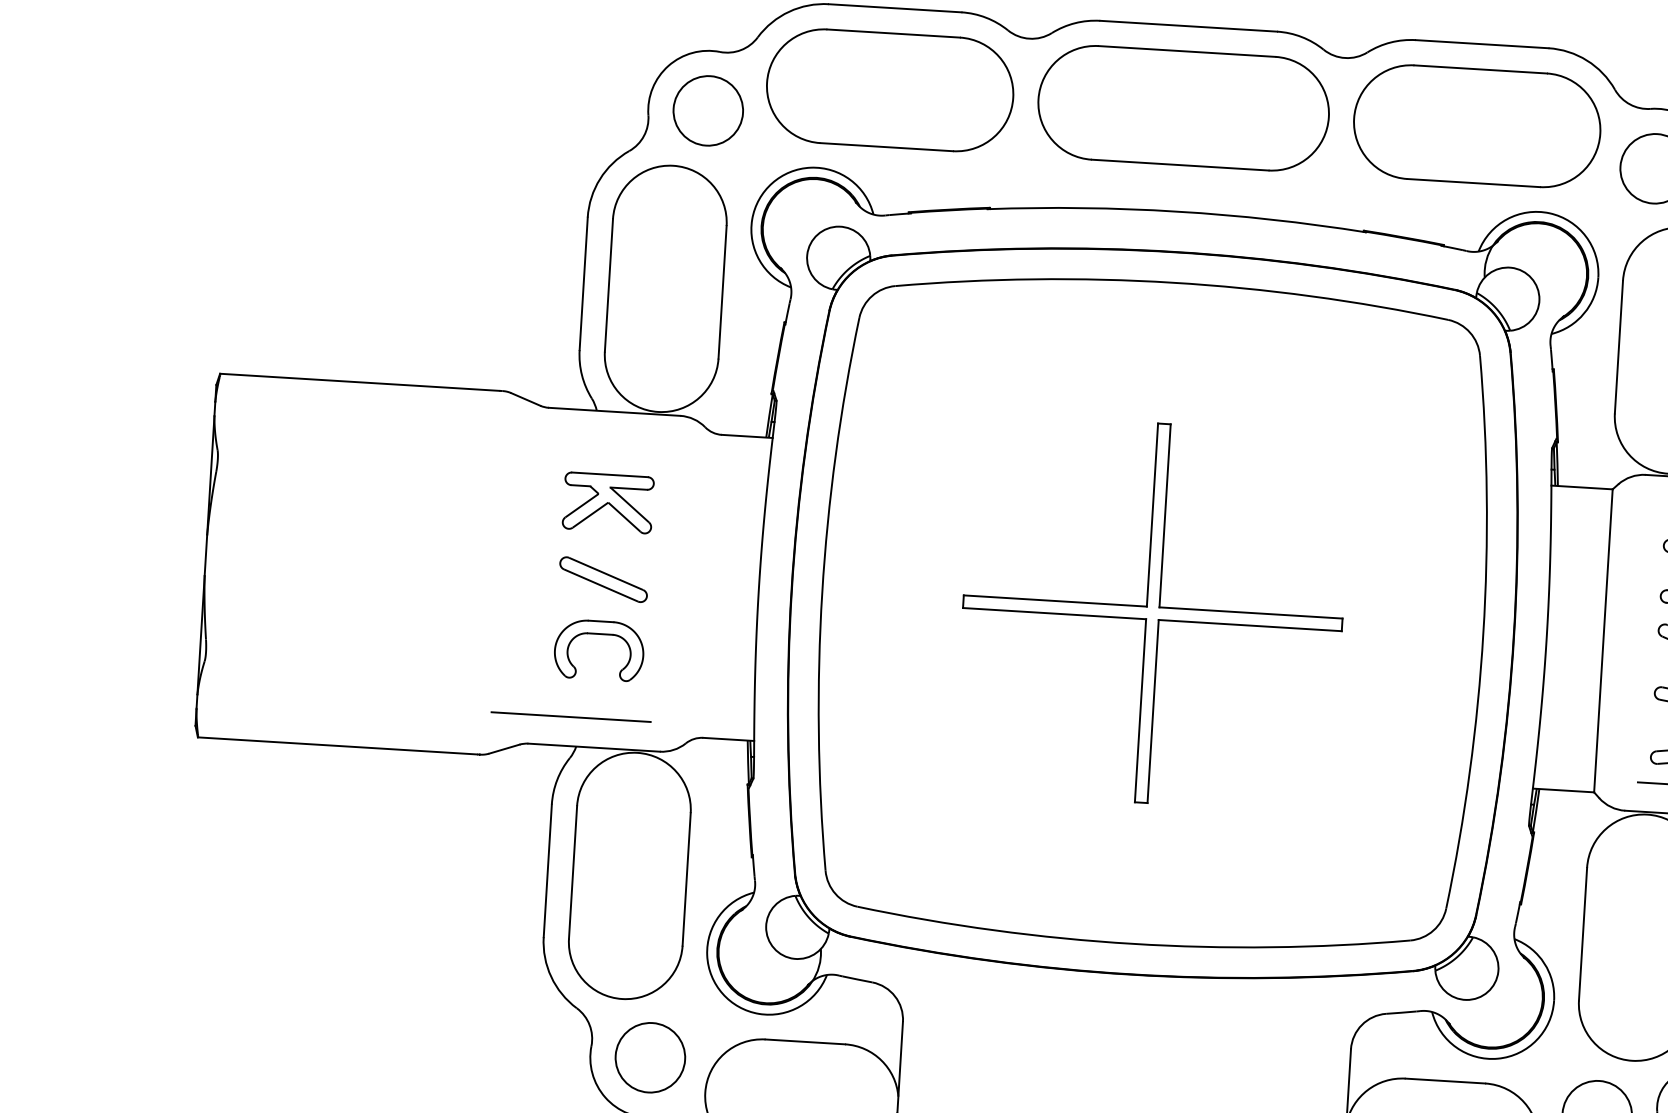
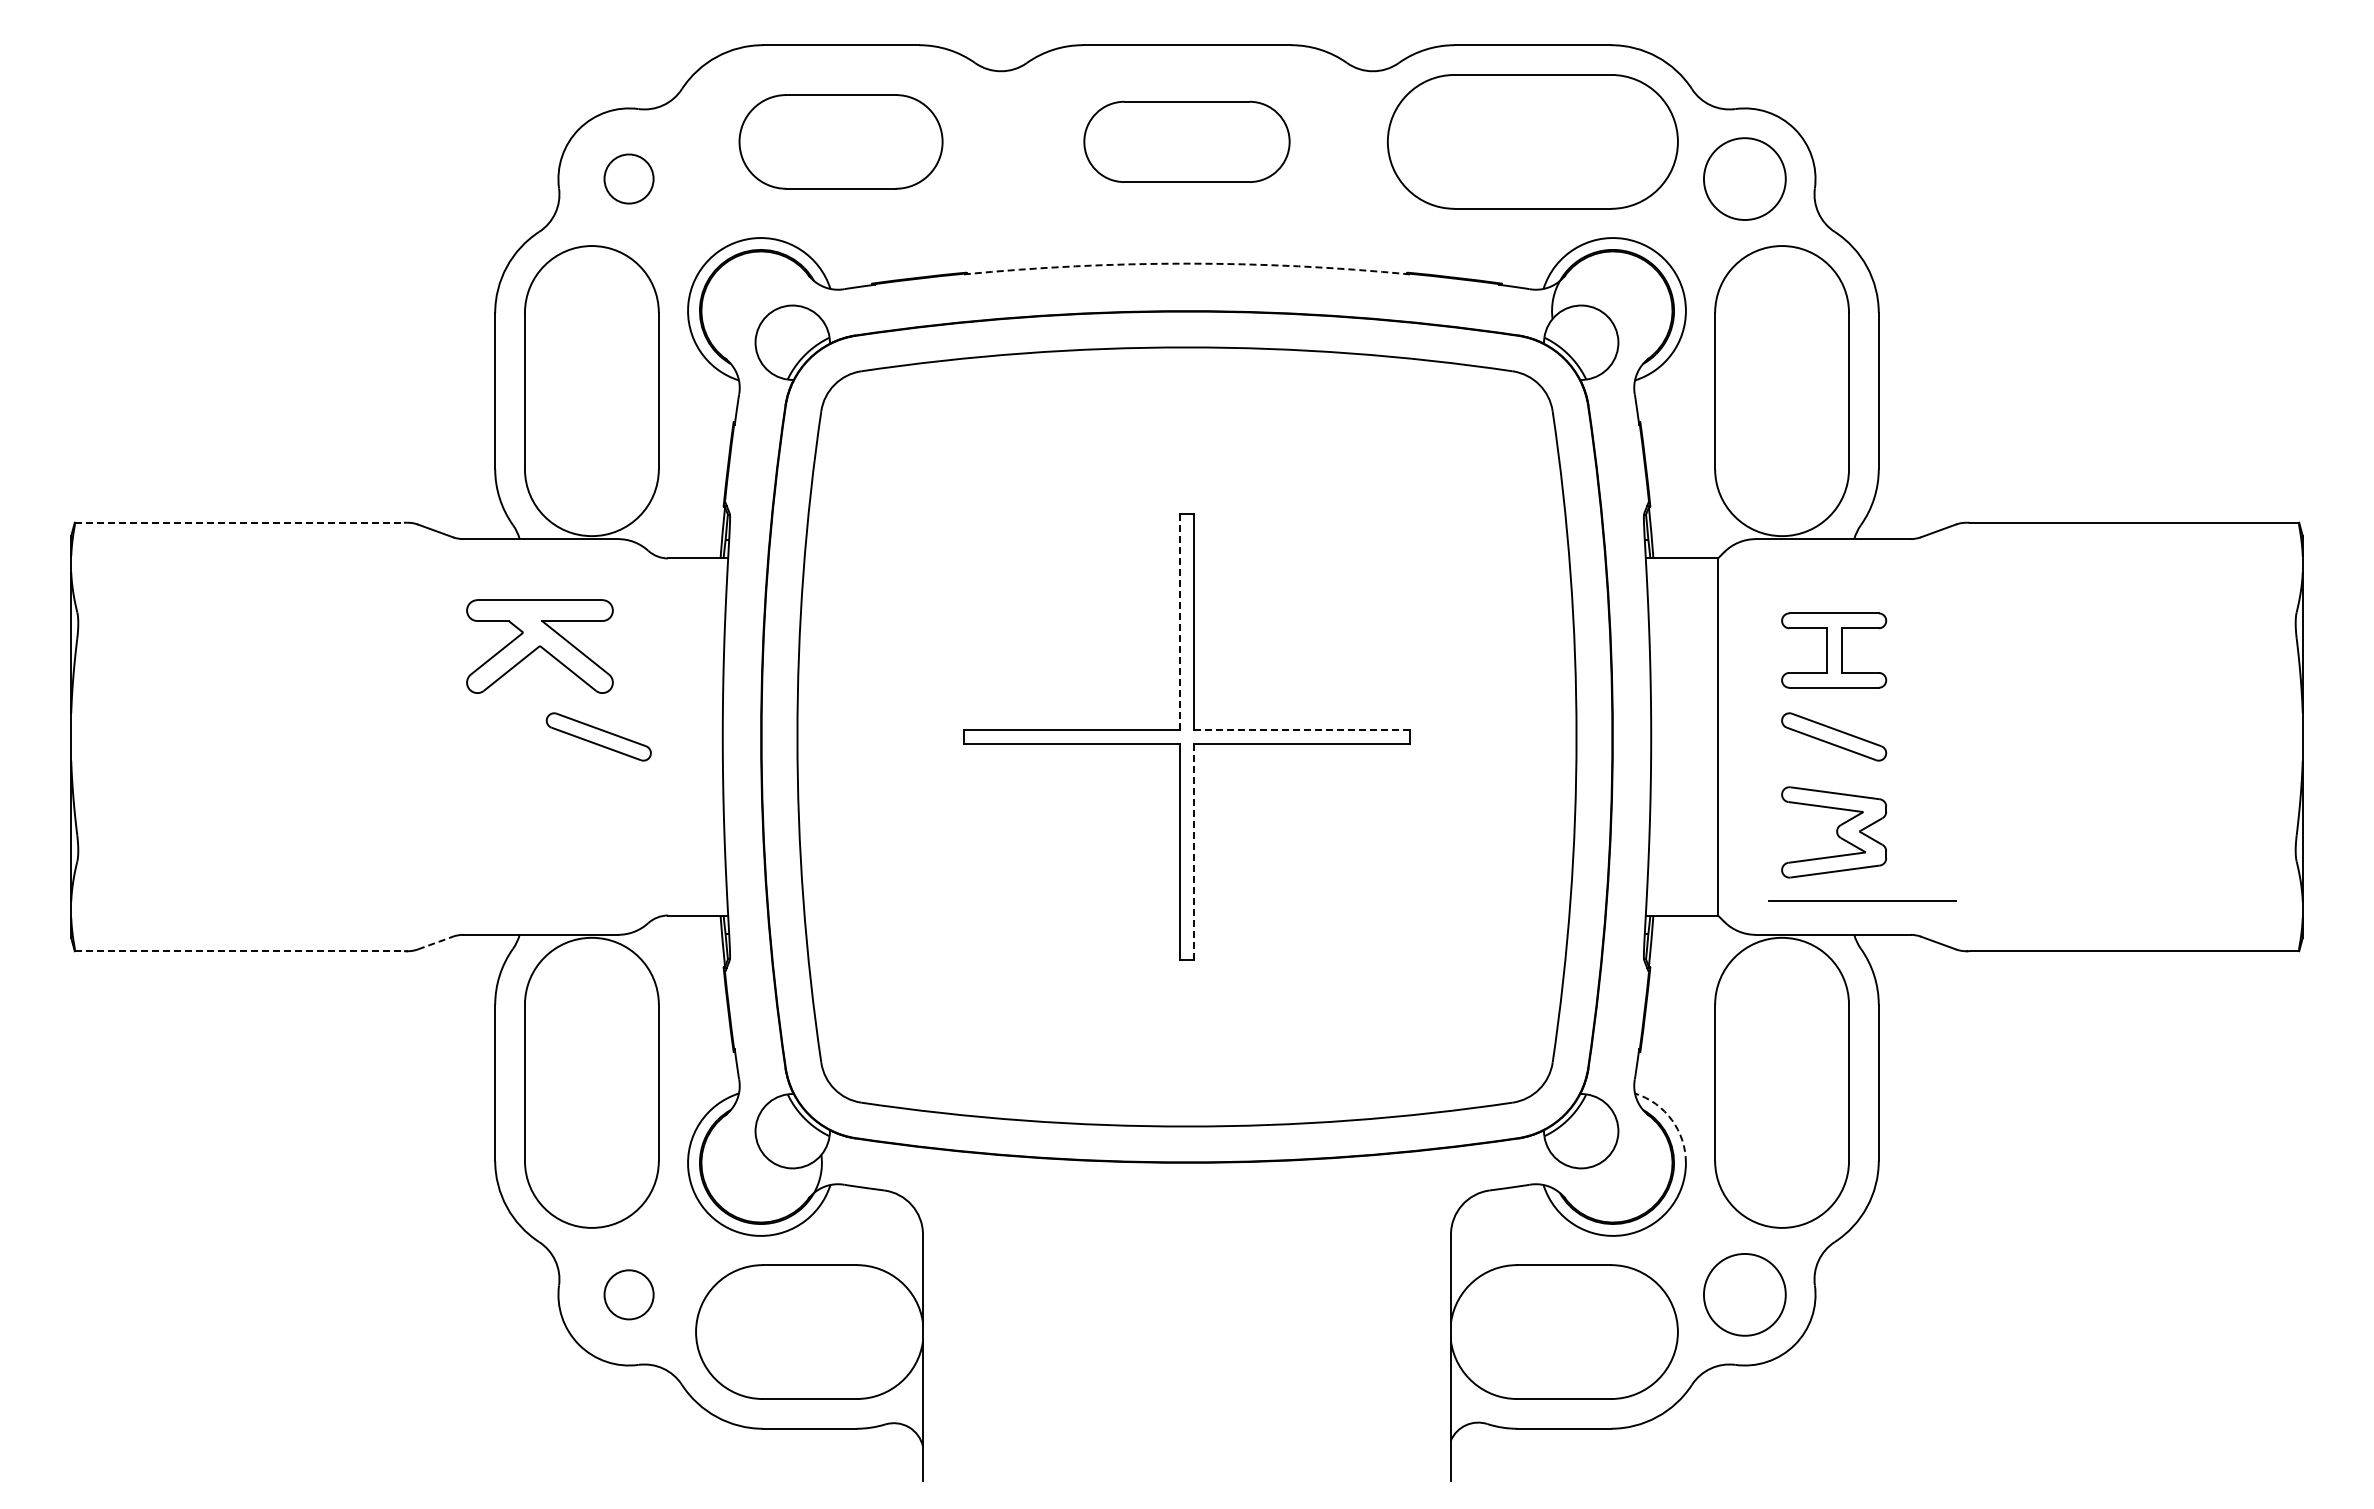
part: (889, 89) -> (840, 141), size x0.7
part: (1183, 107) -> (1186, 141), size x0.6
circle: (707, 110) -> (628, 178), size x0.6
arc: (1176, 211) -> (1186, 263), solid -> dashed
line: (360, 382) -> (240, 522), solid -> dashed
part: (608, 502) -> (539, 646), size x1.4
line: (1152, 514) -> (1179, 621), solid -> dashed
part: (603, 579) -> (598, 736), moved
line: (1251, 612) -> (1302, 729), solid -> dashed
part: (599, 634) -> (539, 801), removed
line: (1153, 711) -> (1194, 852), solid -> dashed
line: (571, 717) -> (511, 900), removed
line: (338, 746) -> (240, 951), solid -> dashed
line: (504, 749) -> (435, 943), solid -> dashed
arc: (1544, 963) -> (1671, 1119), solid -> dashed
circle: (650, 1057) -> (629, 1294), size x0.6

